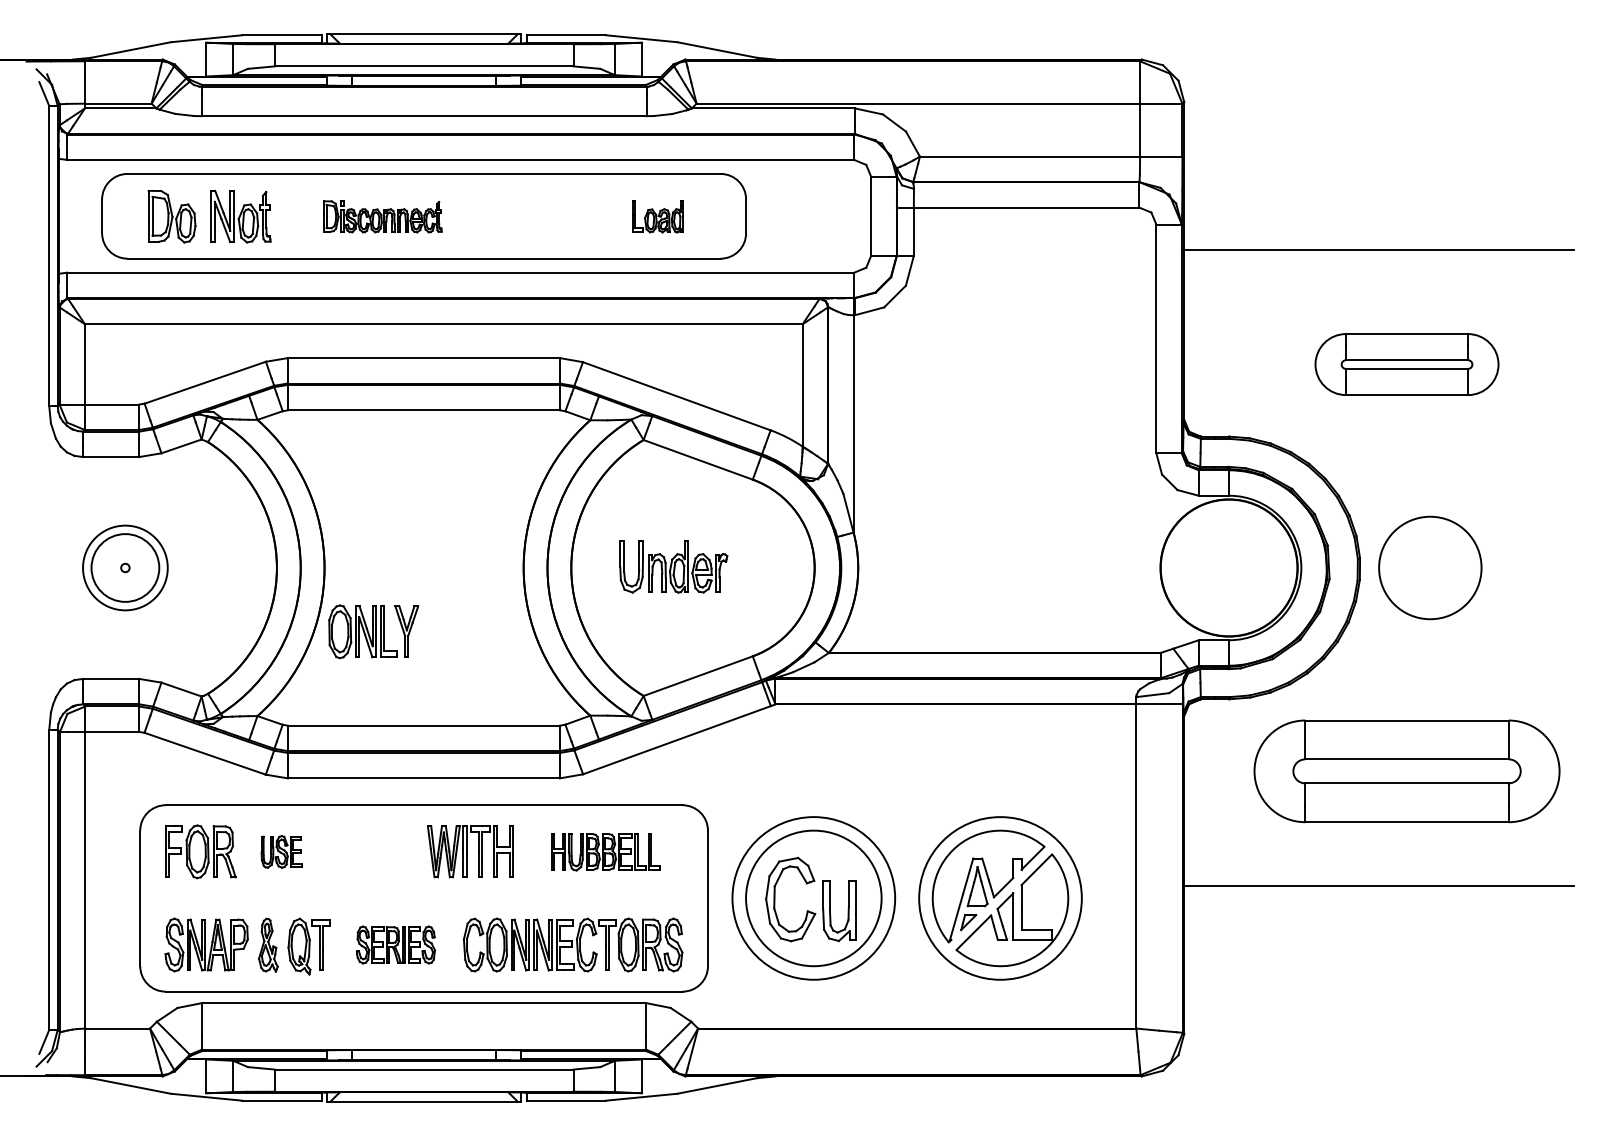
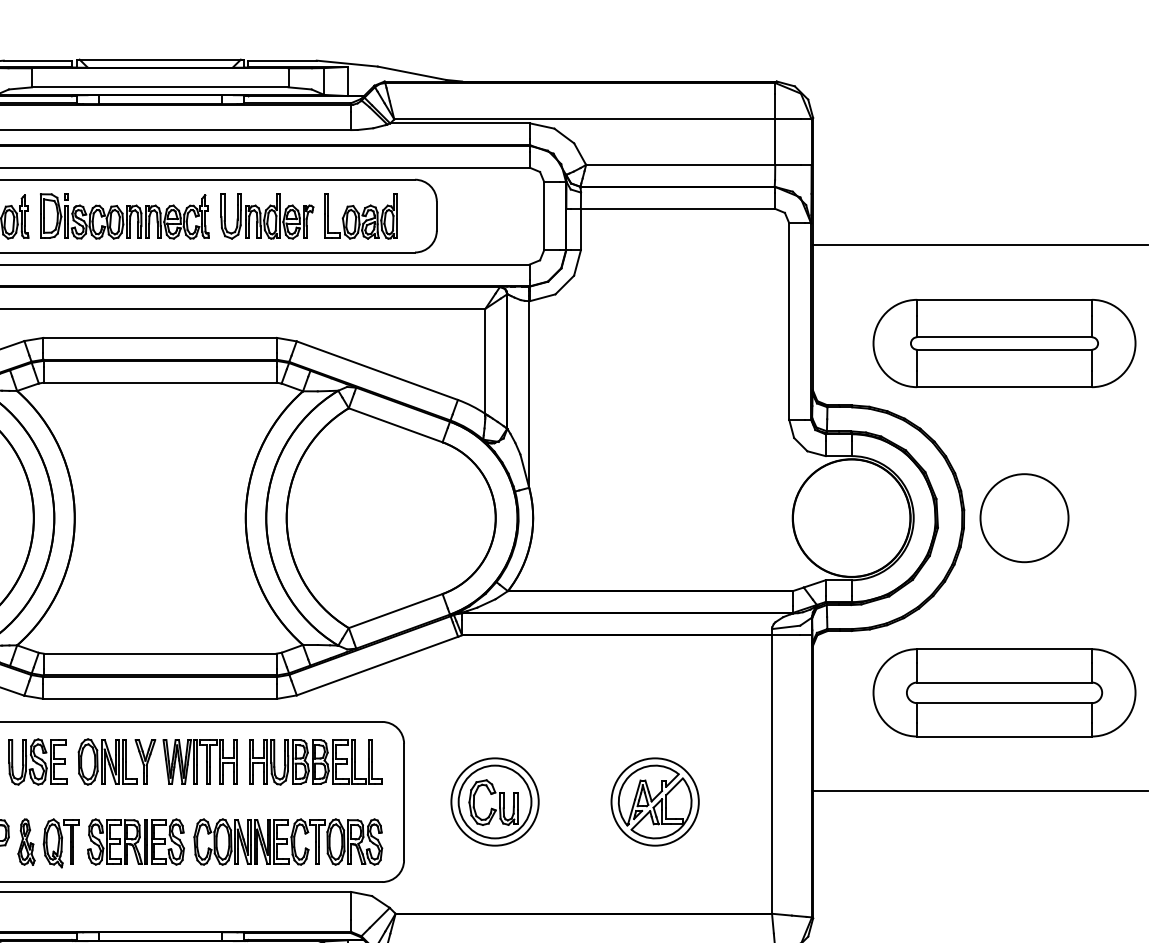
part: (382, 216) -> (124, 216), size x1.67
part: (657, 216) -> (360, 216), size x1.67
part: (1406, 364) -> (1004, 343), size x1.67
part: (673, 566) -> (267, 216), moved
part: (373, 631) -> (116, 761), moved
part: (281, 851) -> (37, 761), size x1.67
part: (605, 852) -> (316, 762), size x1.43
part: (813, 898) -> (494, 802), size x0.62
part: (999, 898) -> (654, 802), size x0.62
part: (395, 944) -> (135, 841), size x1.43

